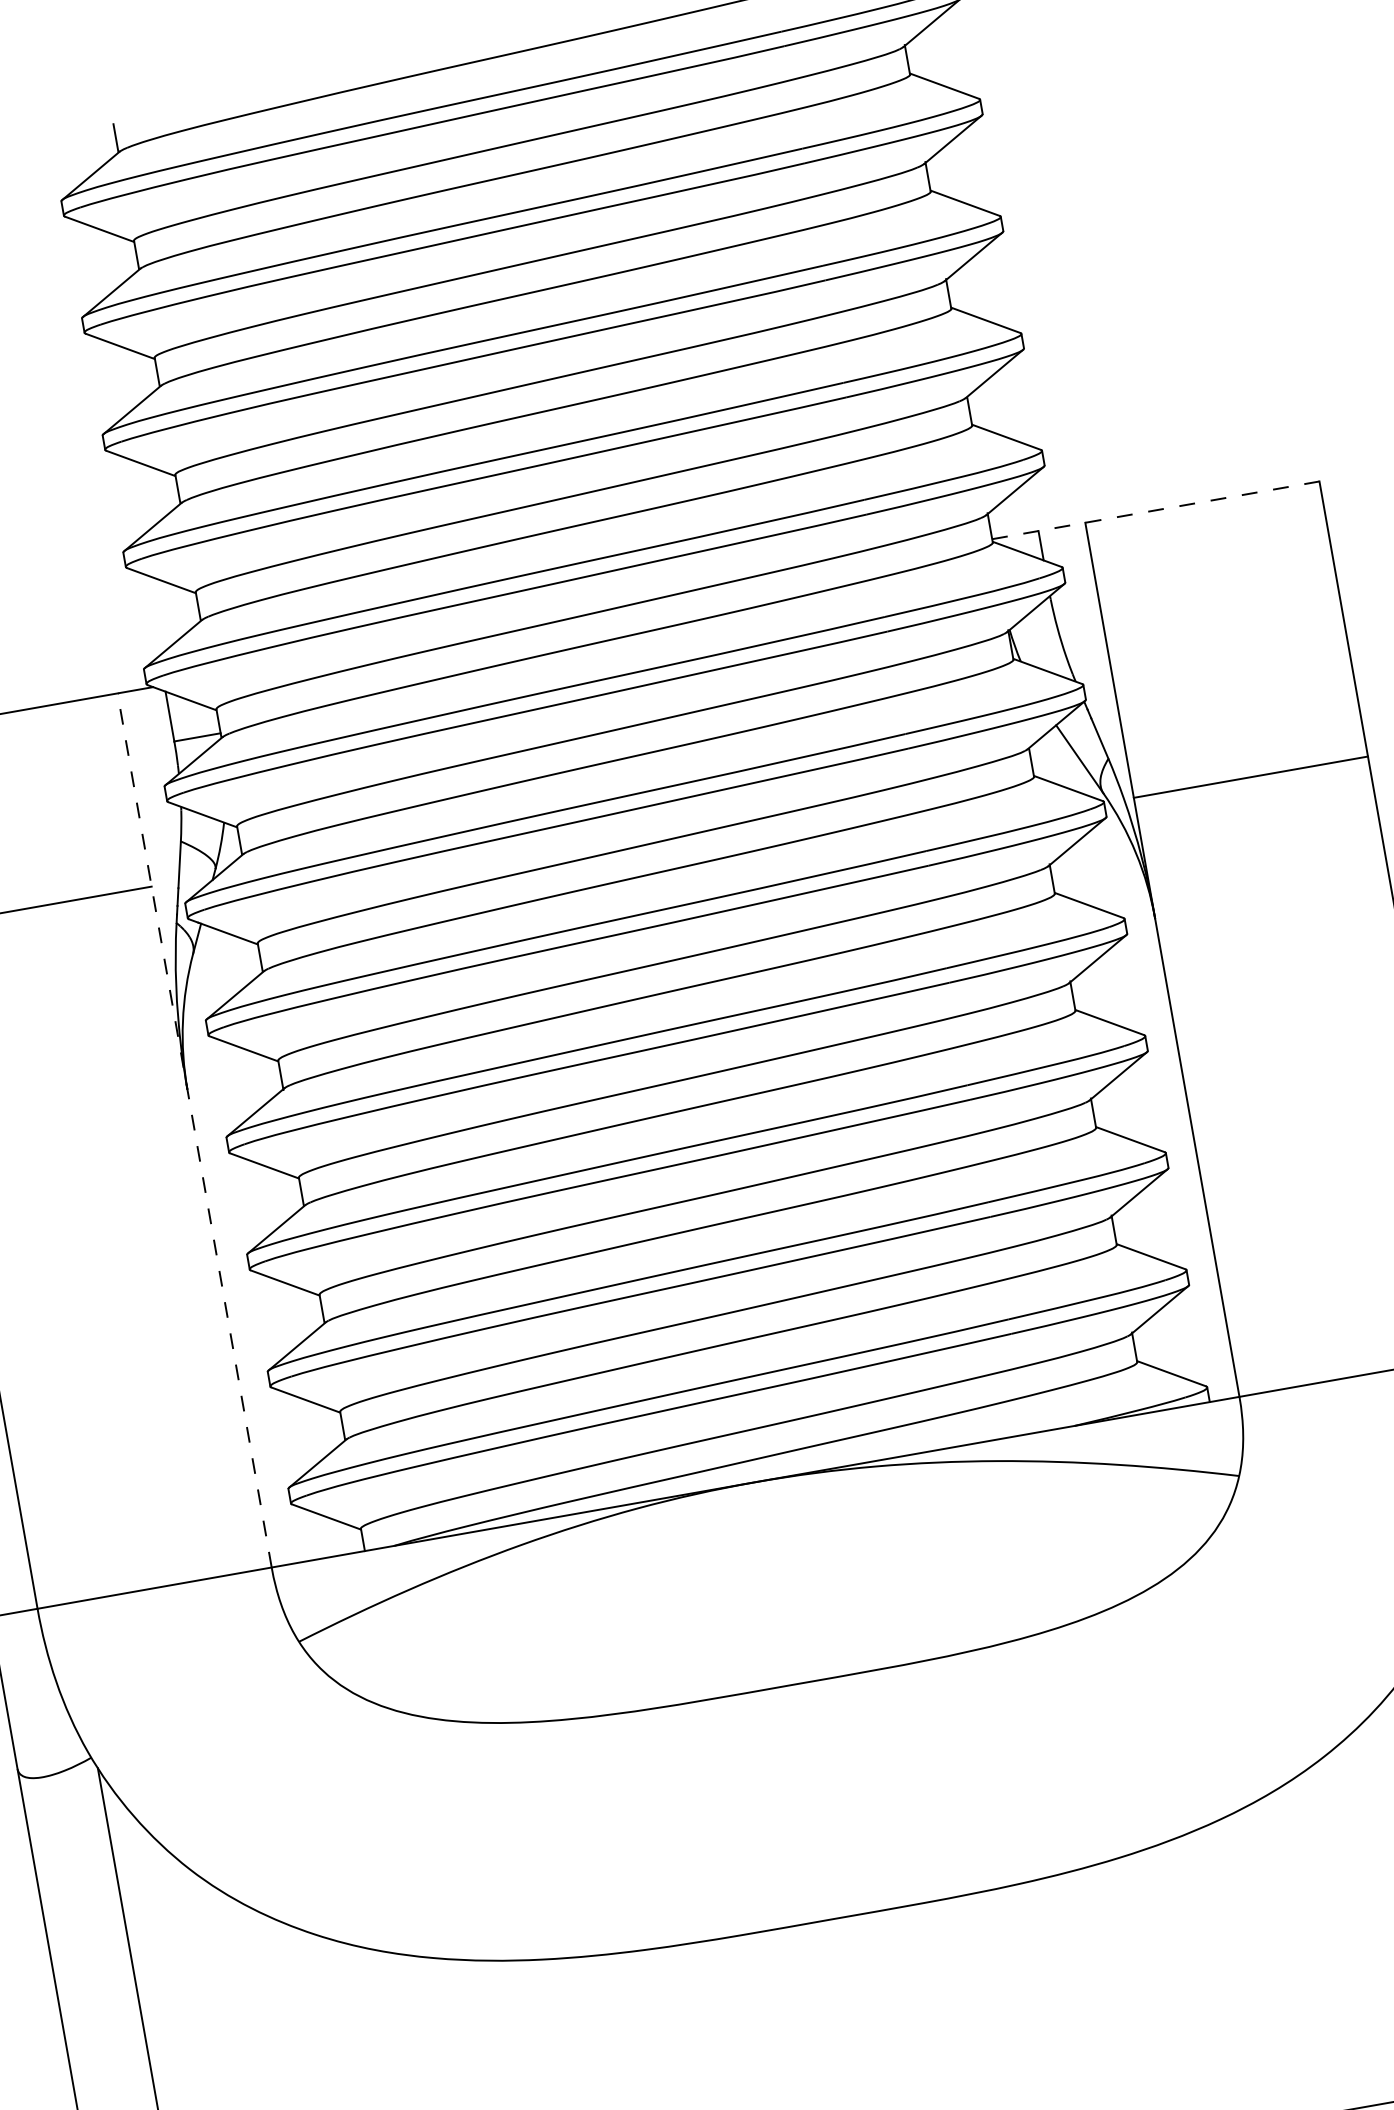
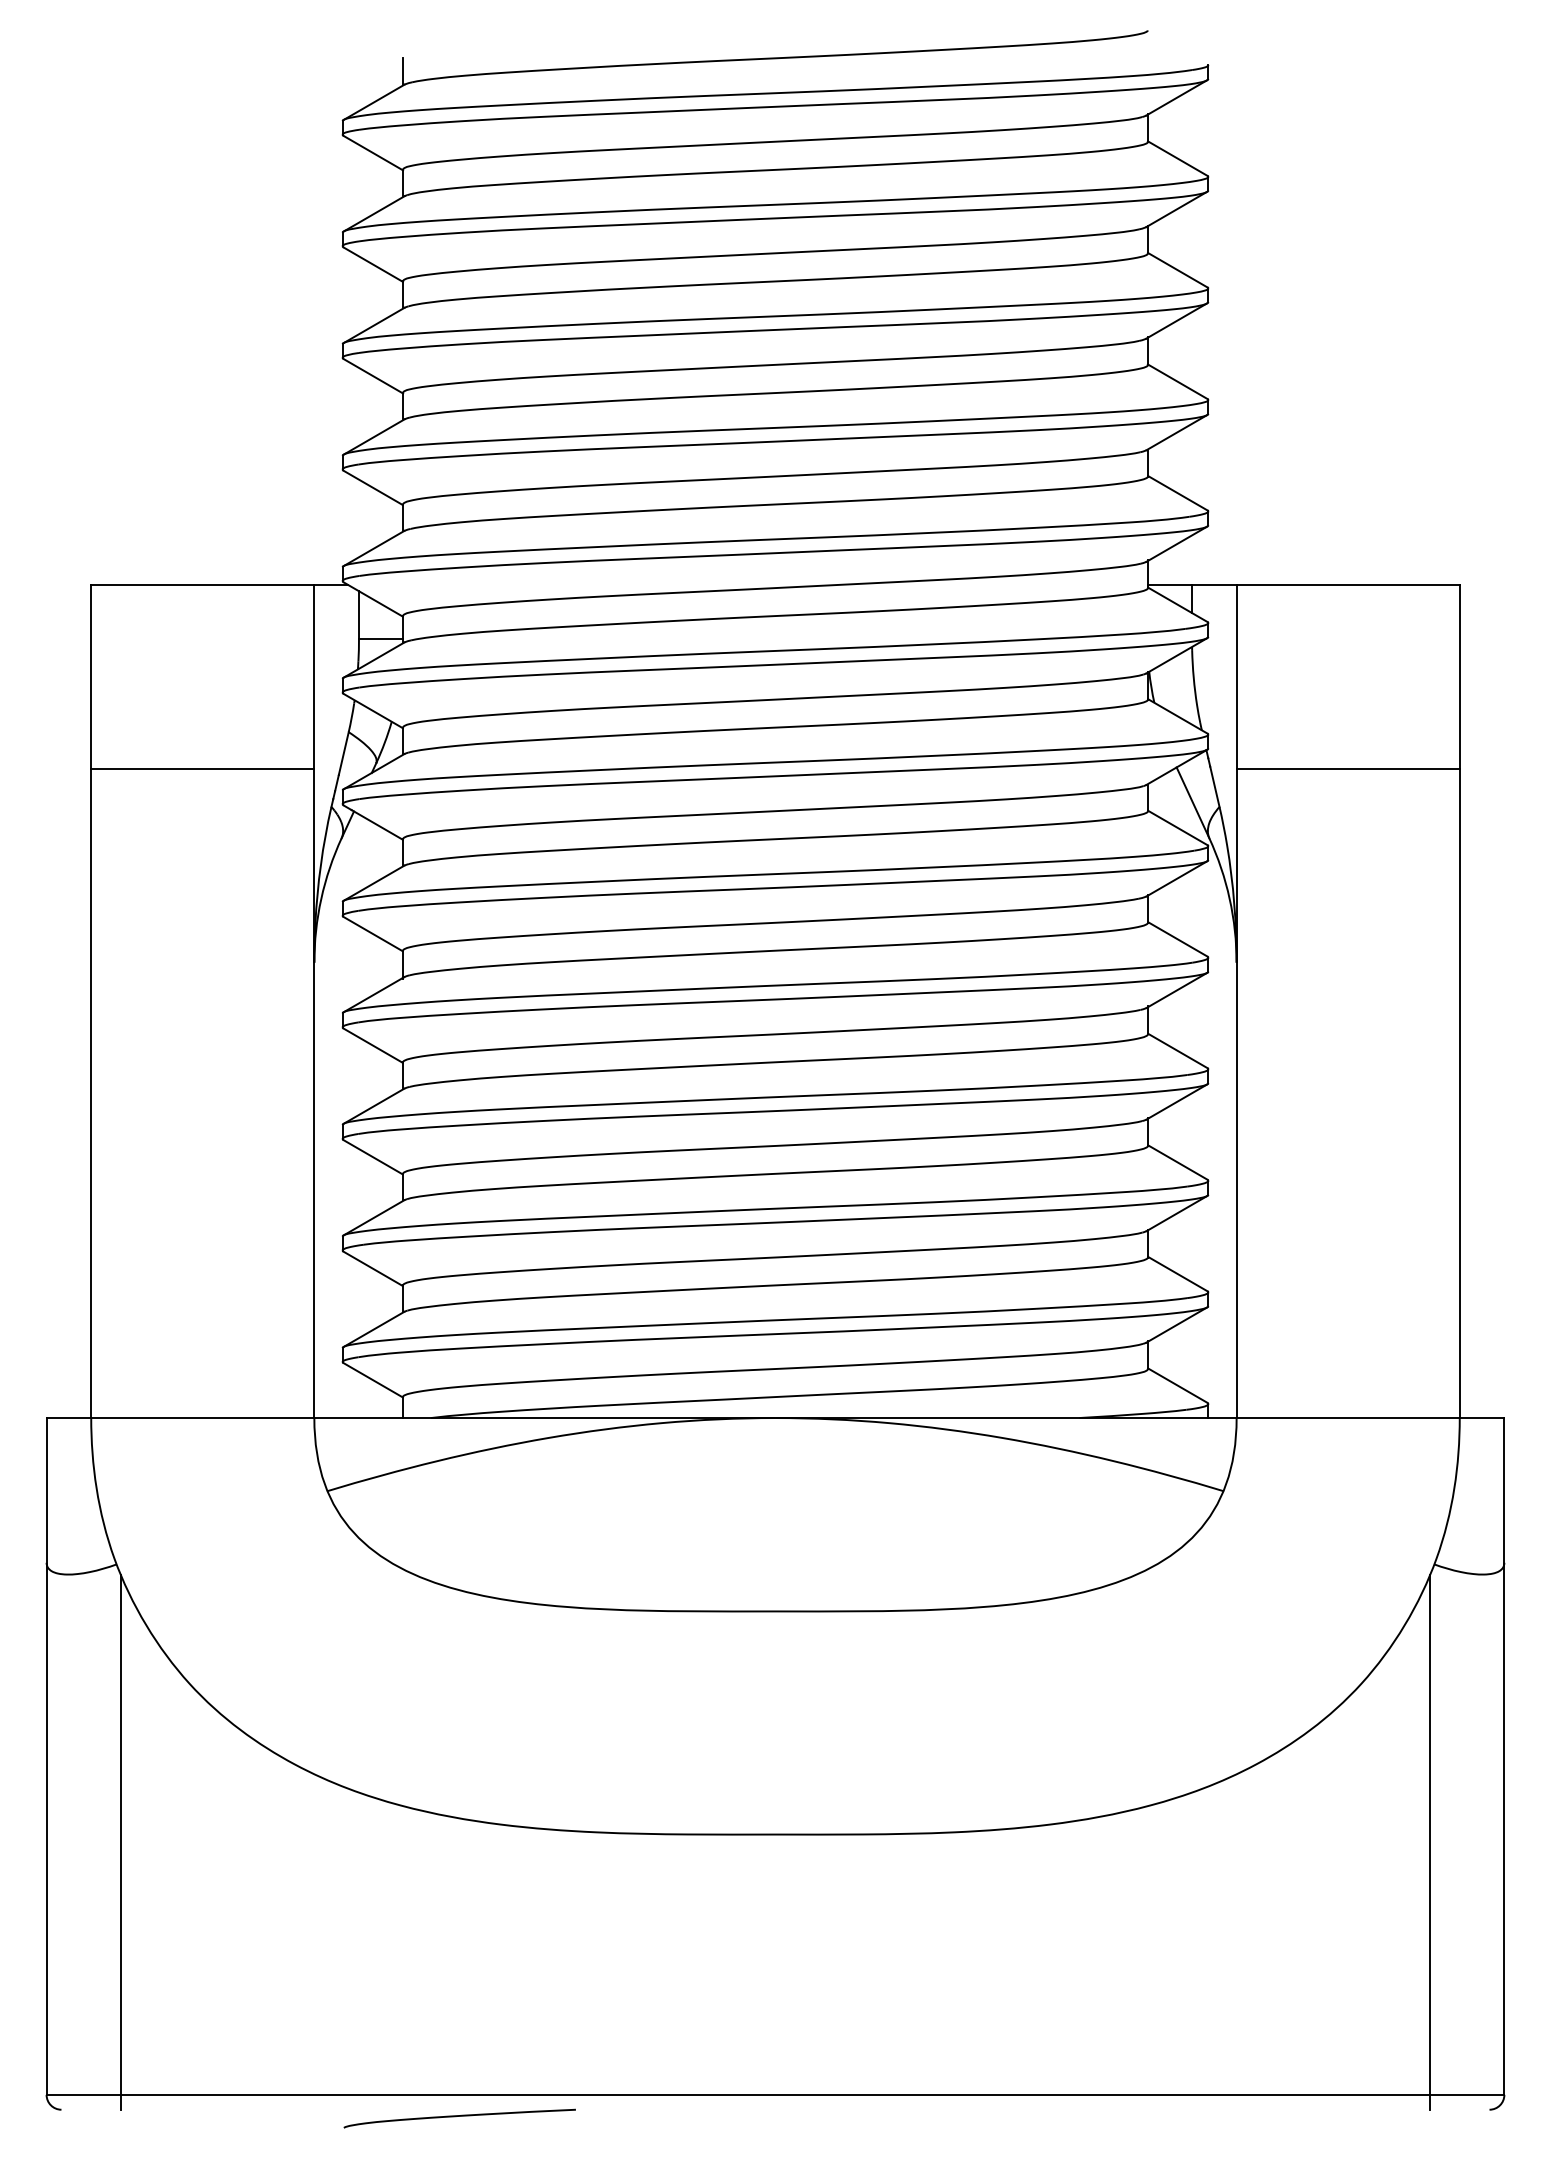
line: (1155, 510) -> (1303, 585), dashed -> solid
line: (1250, 777) -> (1347, 769), moved
line: (194, 1130) -> (314, 1001), dashed -> solid

